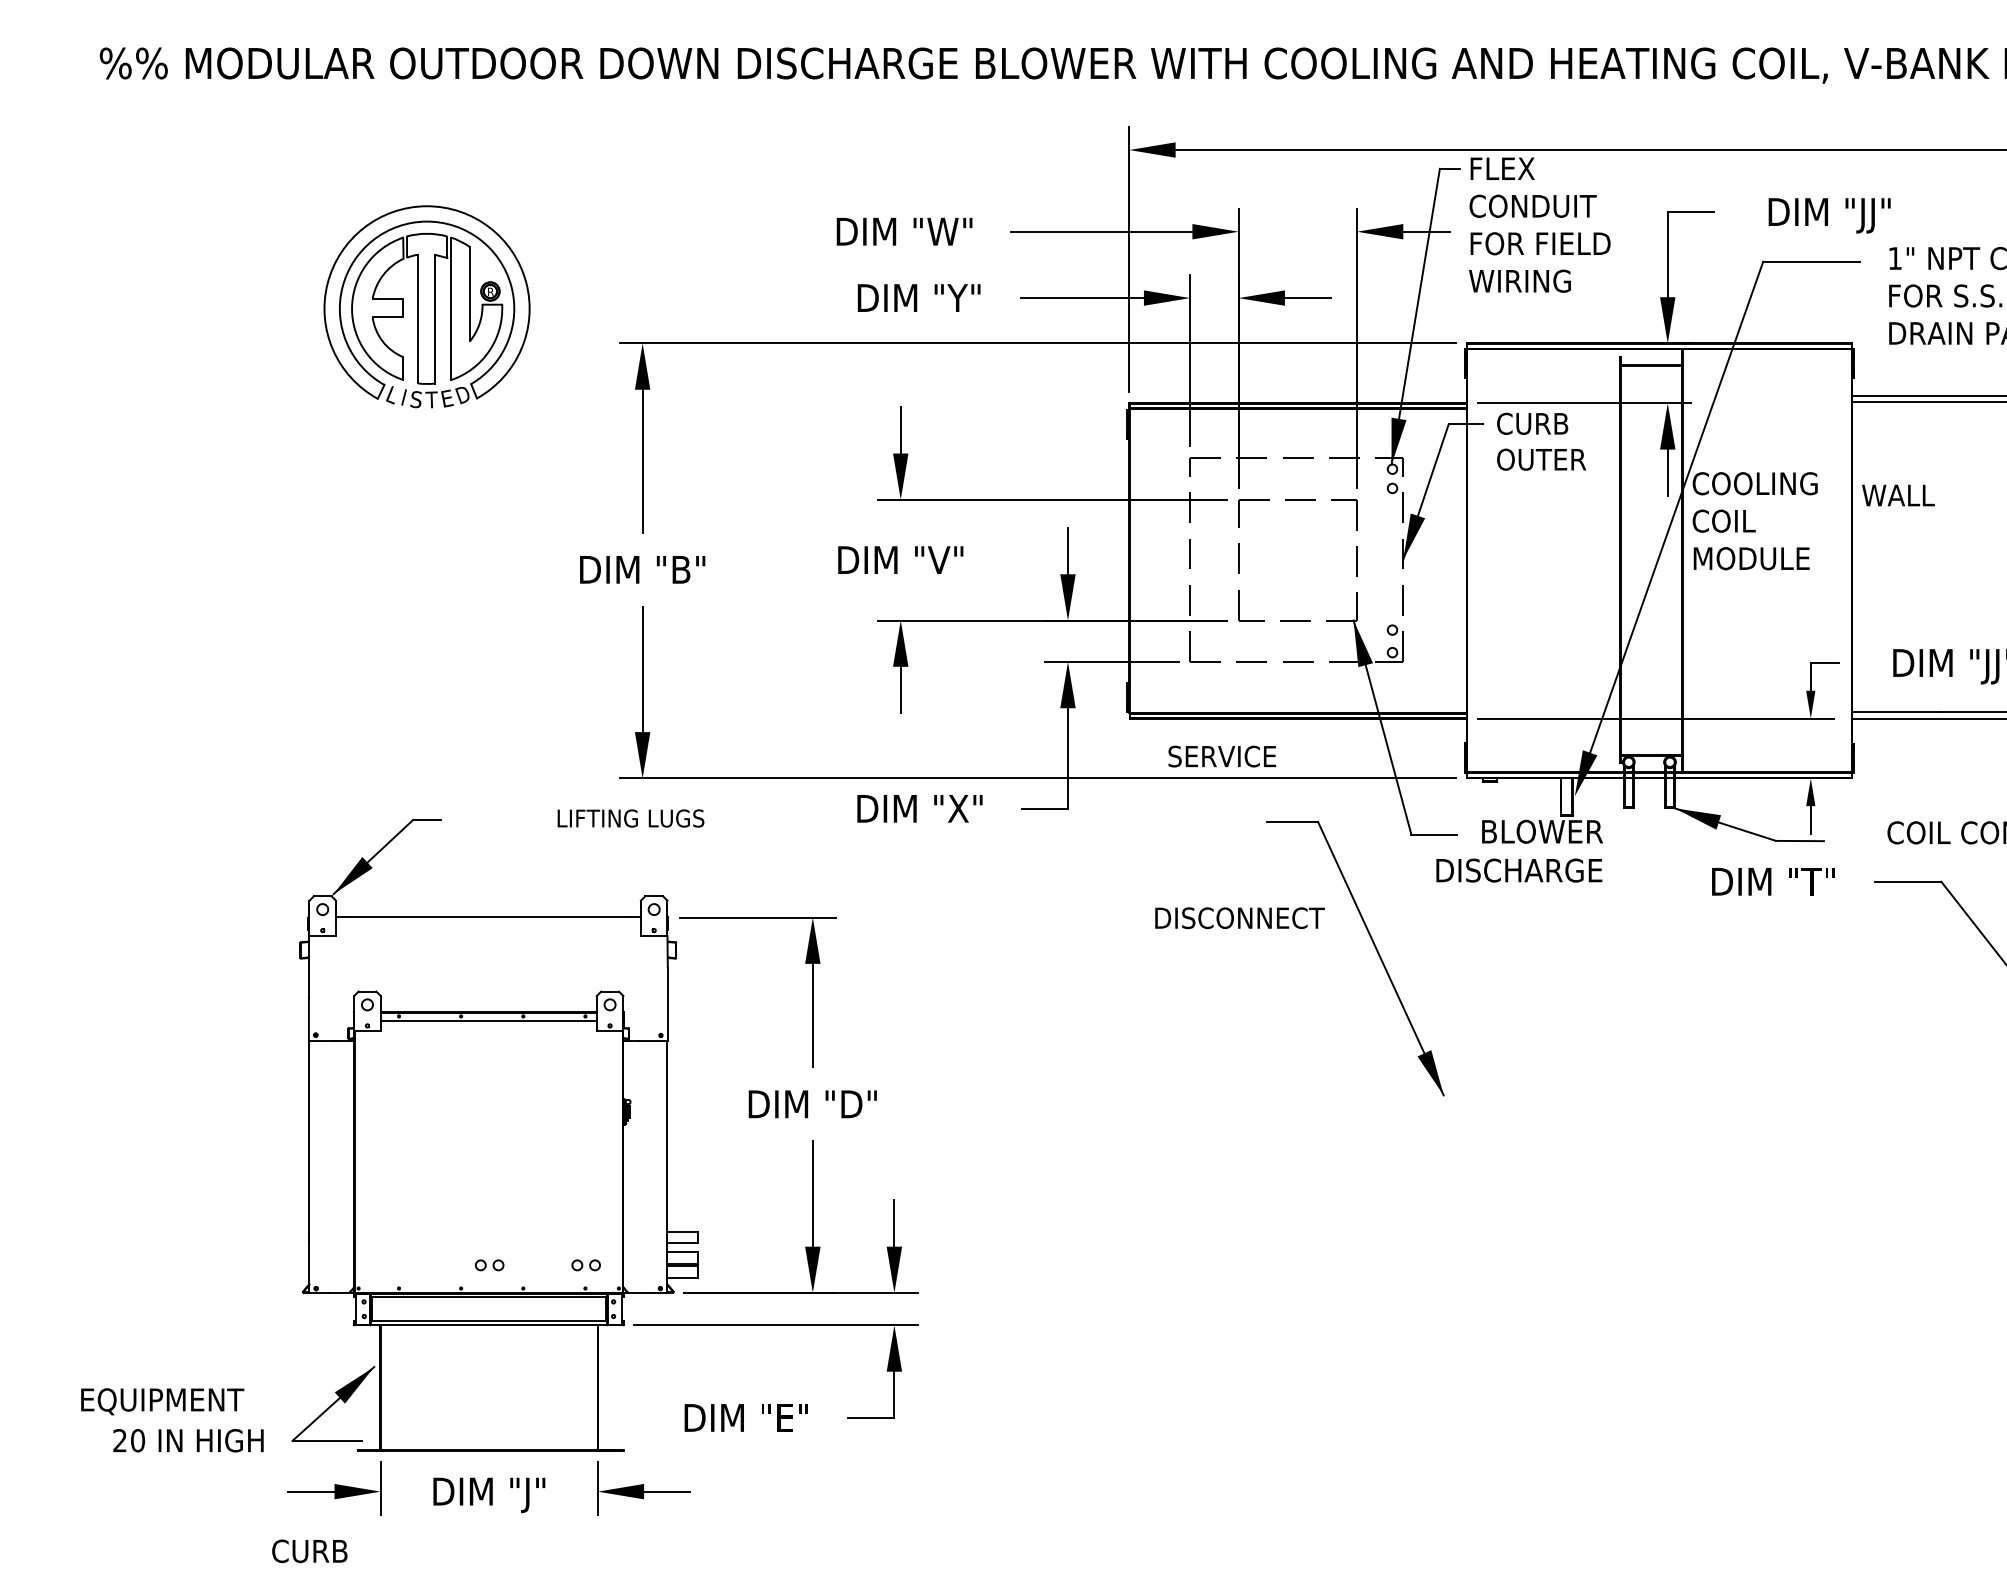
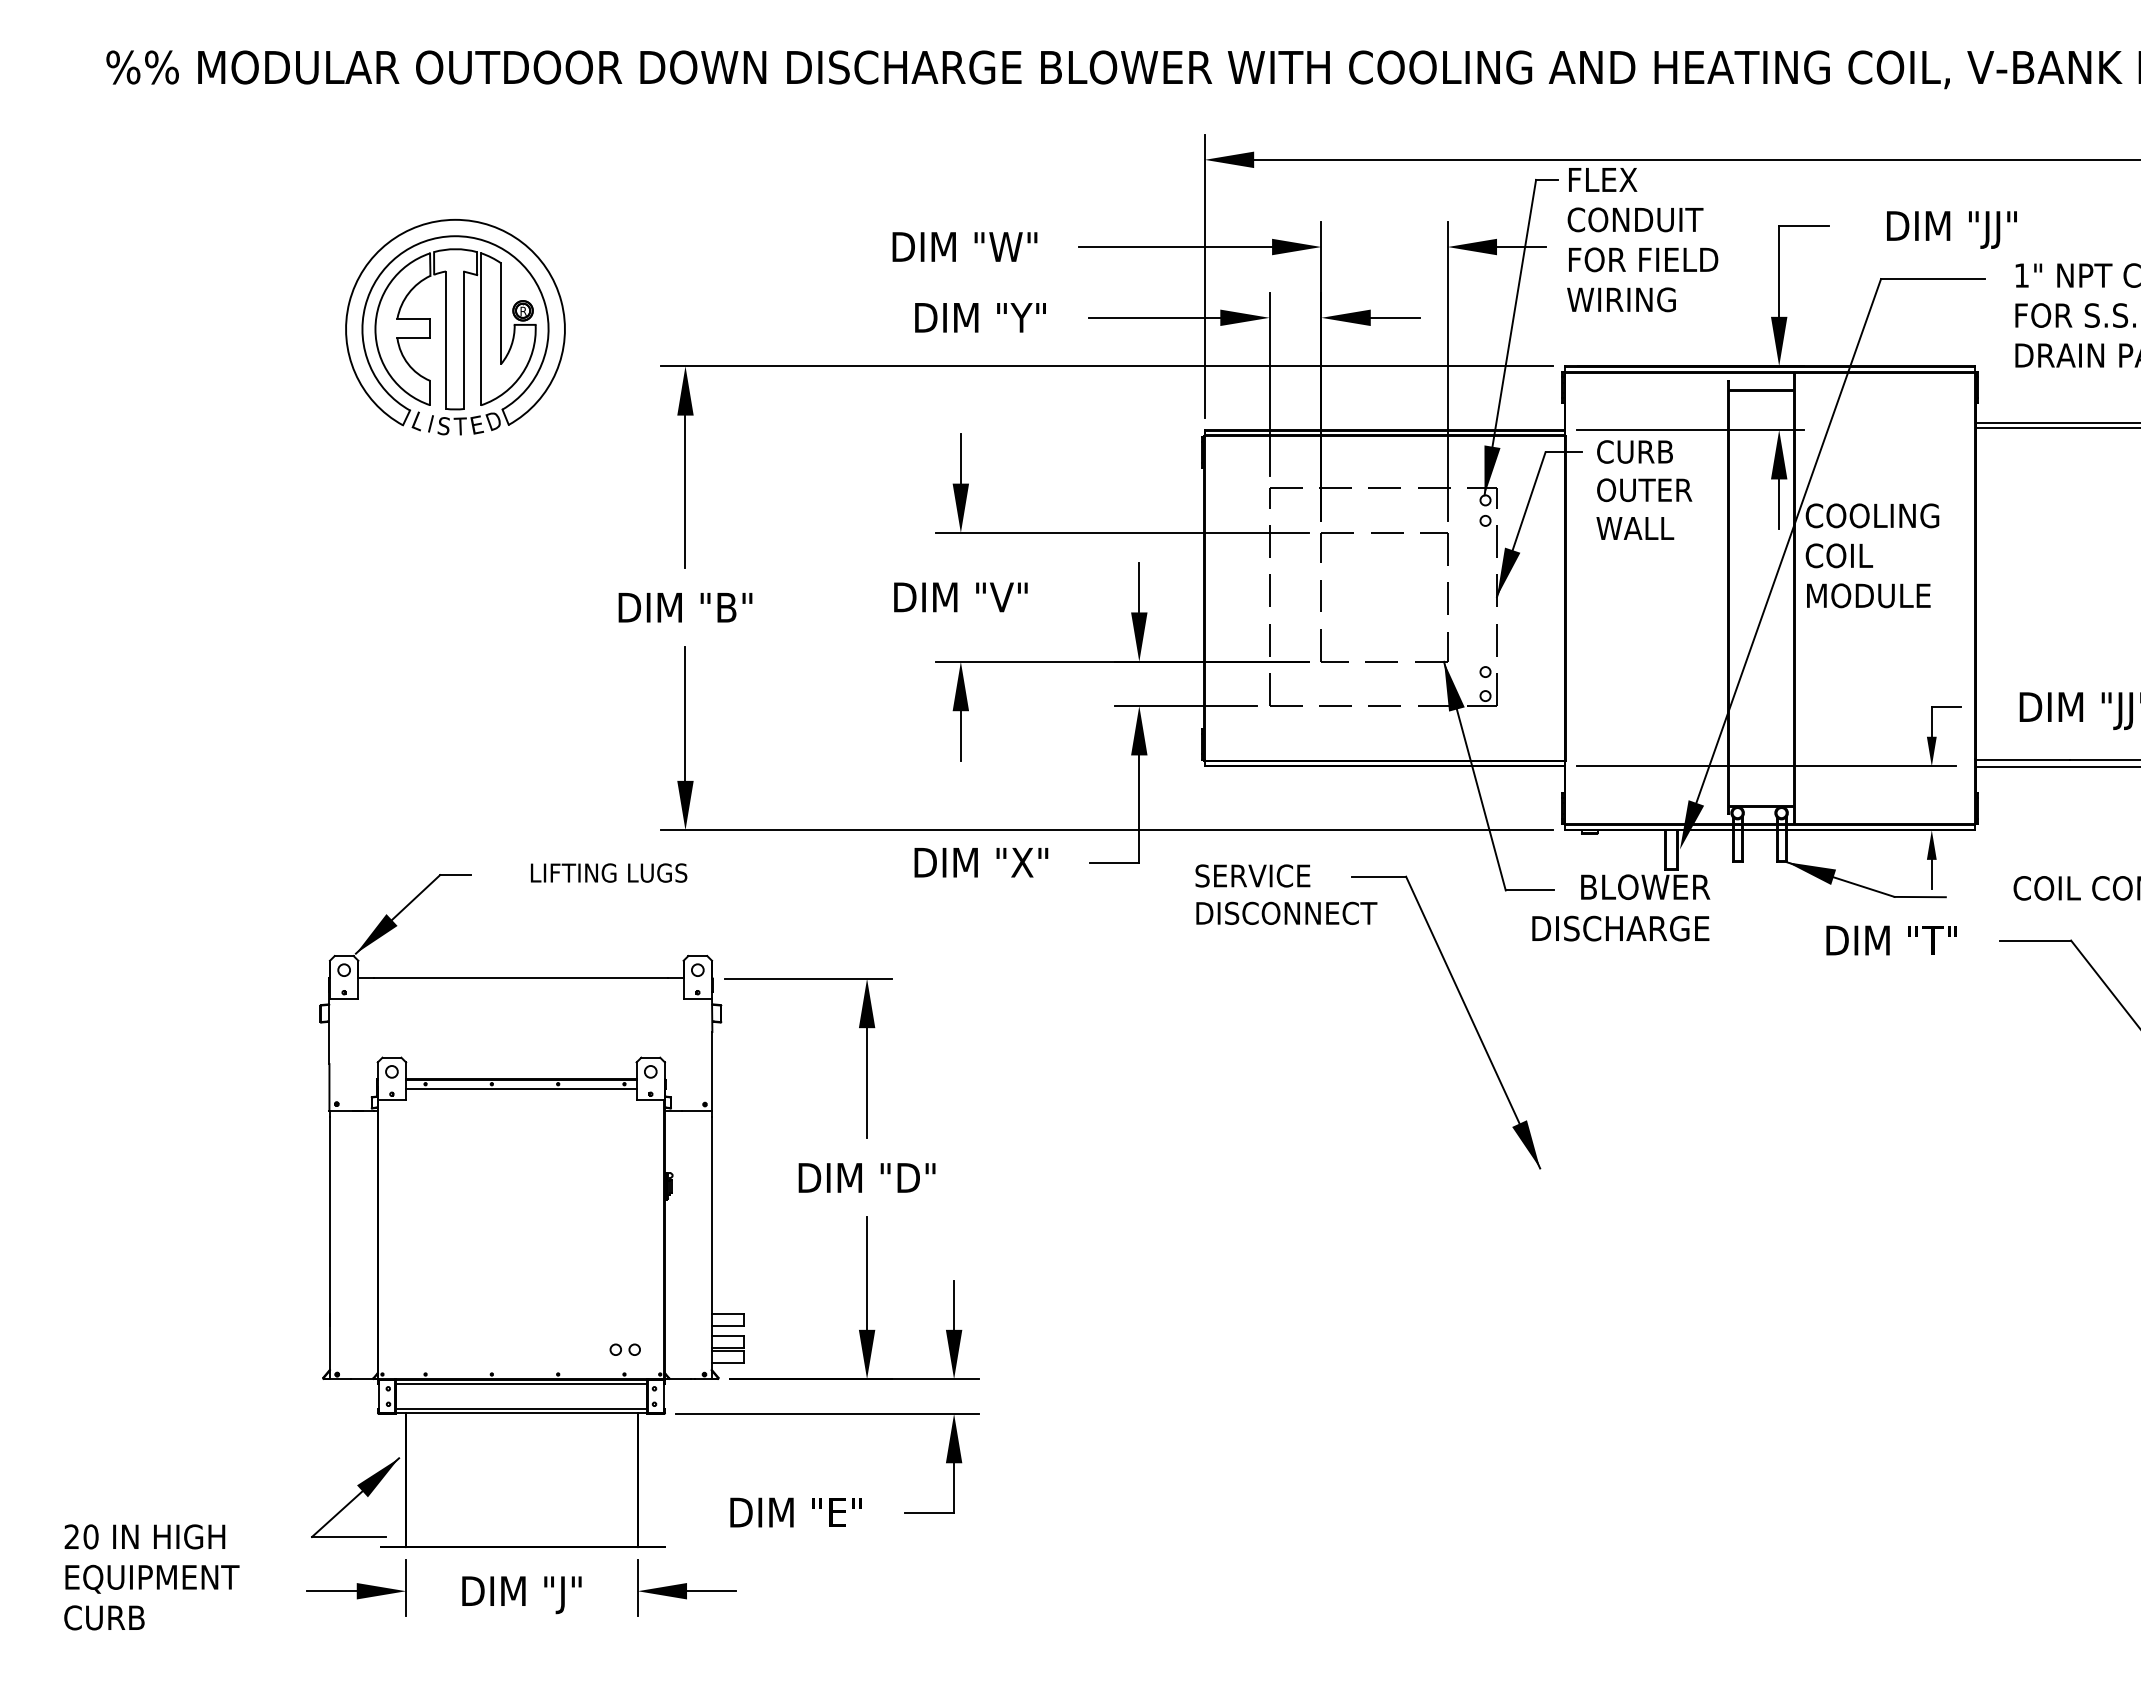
text: (1898, 495) -> (1635, 528), moved
text: (1221, 756) -> (1252, 875), moved
text: (631, 817) -> (609, 872), moved
text: (1239, 917) -> (1286, 912), moved
part: (488, 1265) -> (521, 1349), removed
text: (162, 1400) -> (152, 1578), moved
text: (188, 1440) -> (144, 1536), moved
text: (309, 1550) -> (104, 1617), moved

